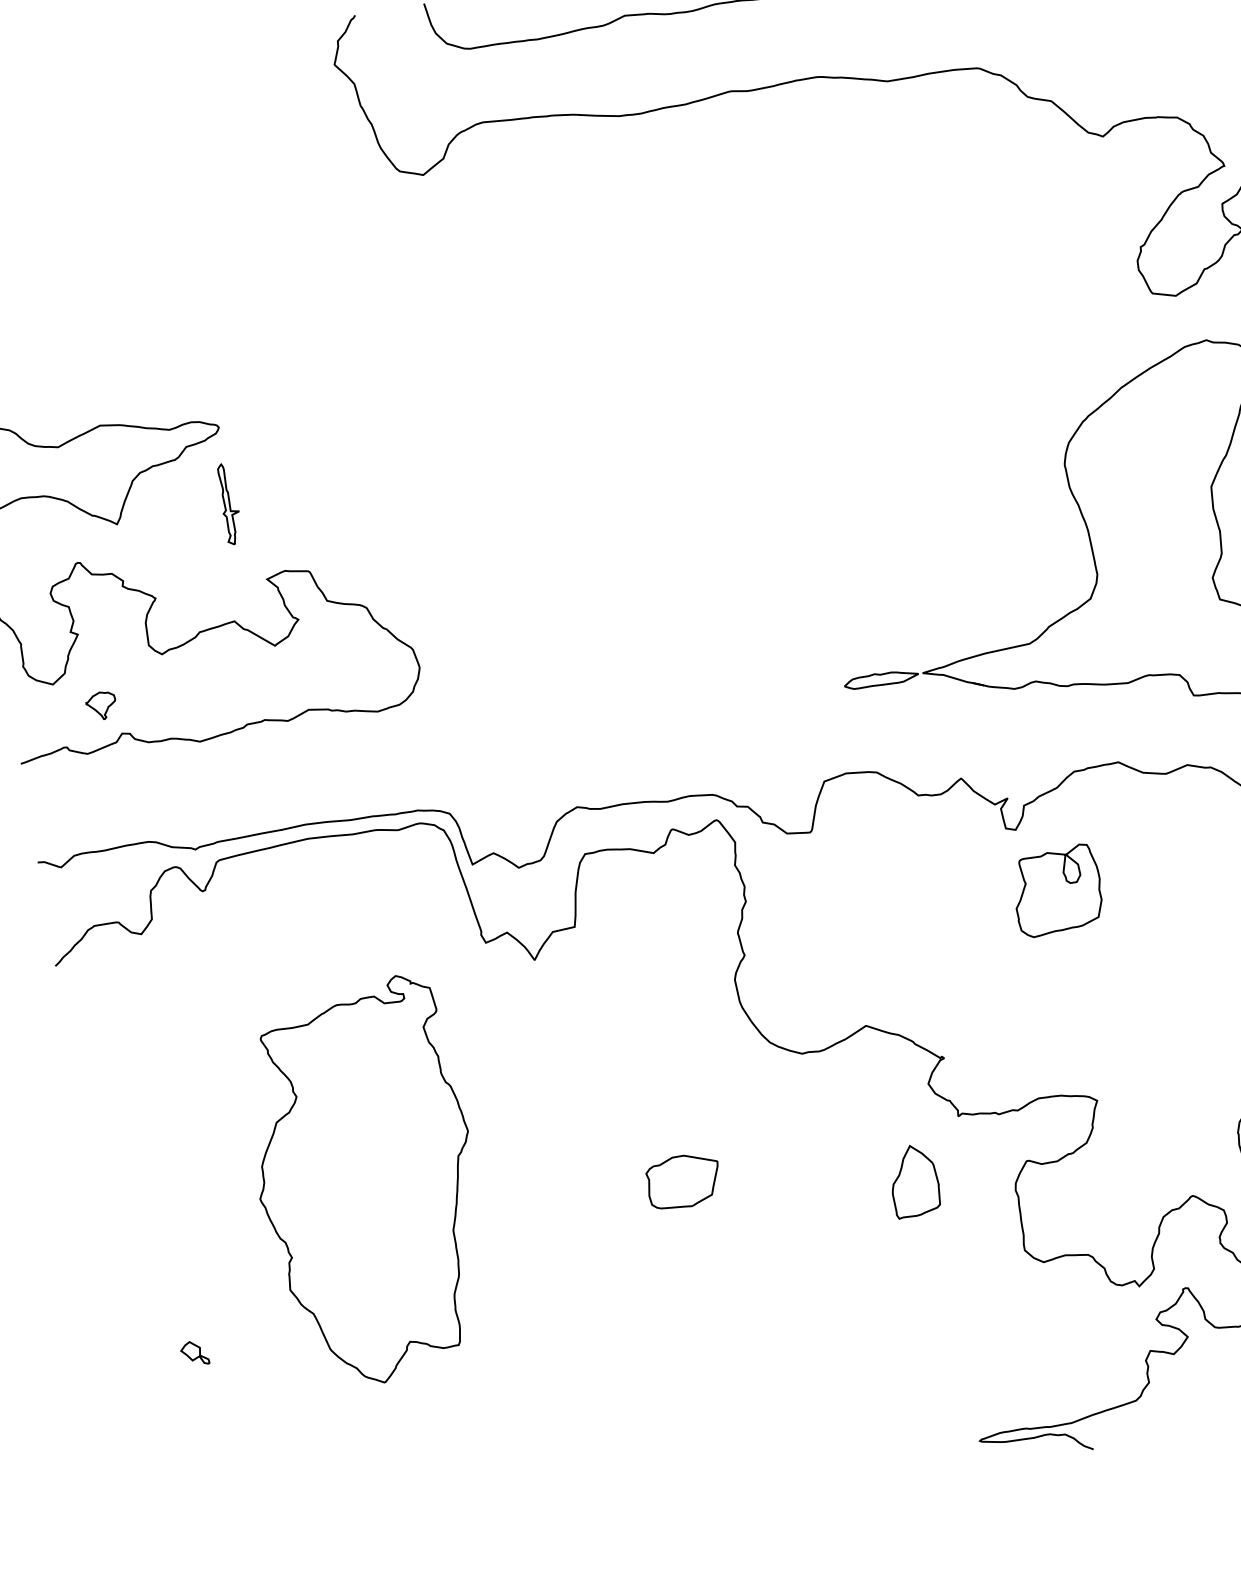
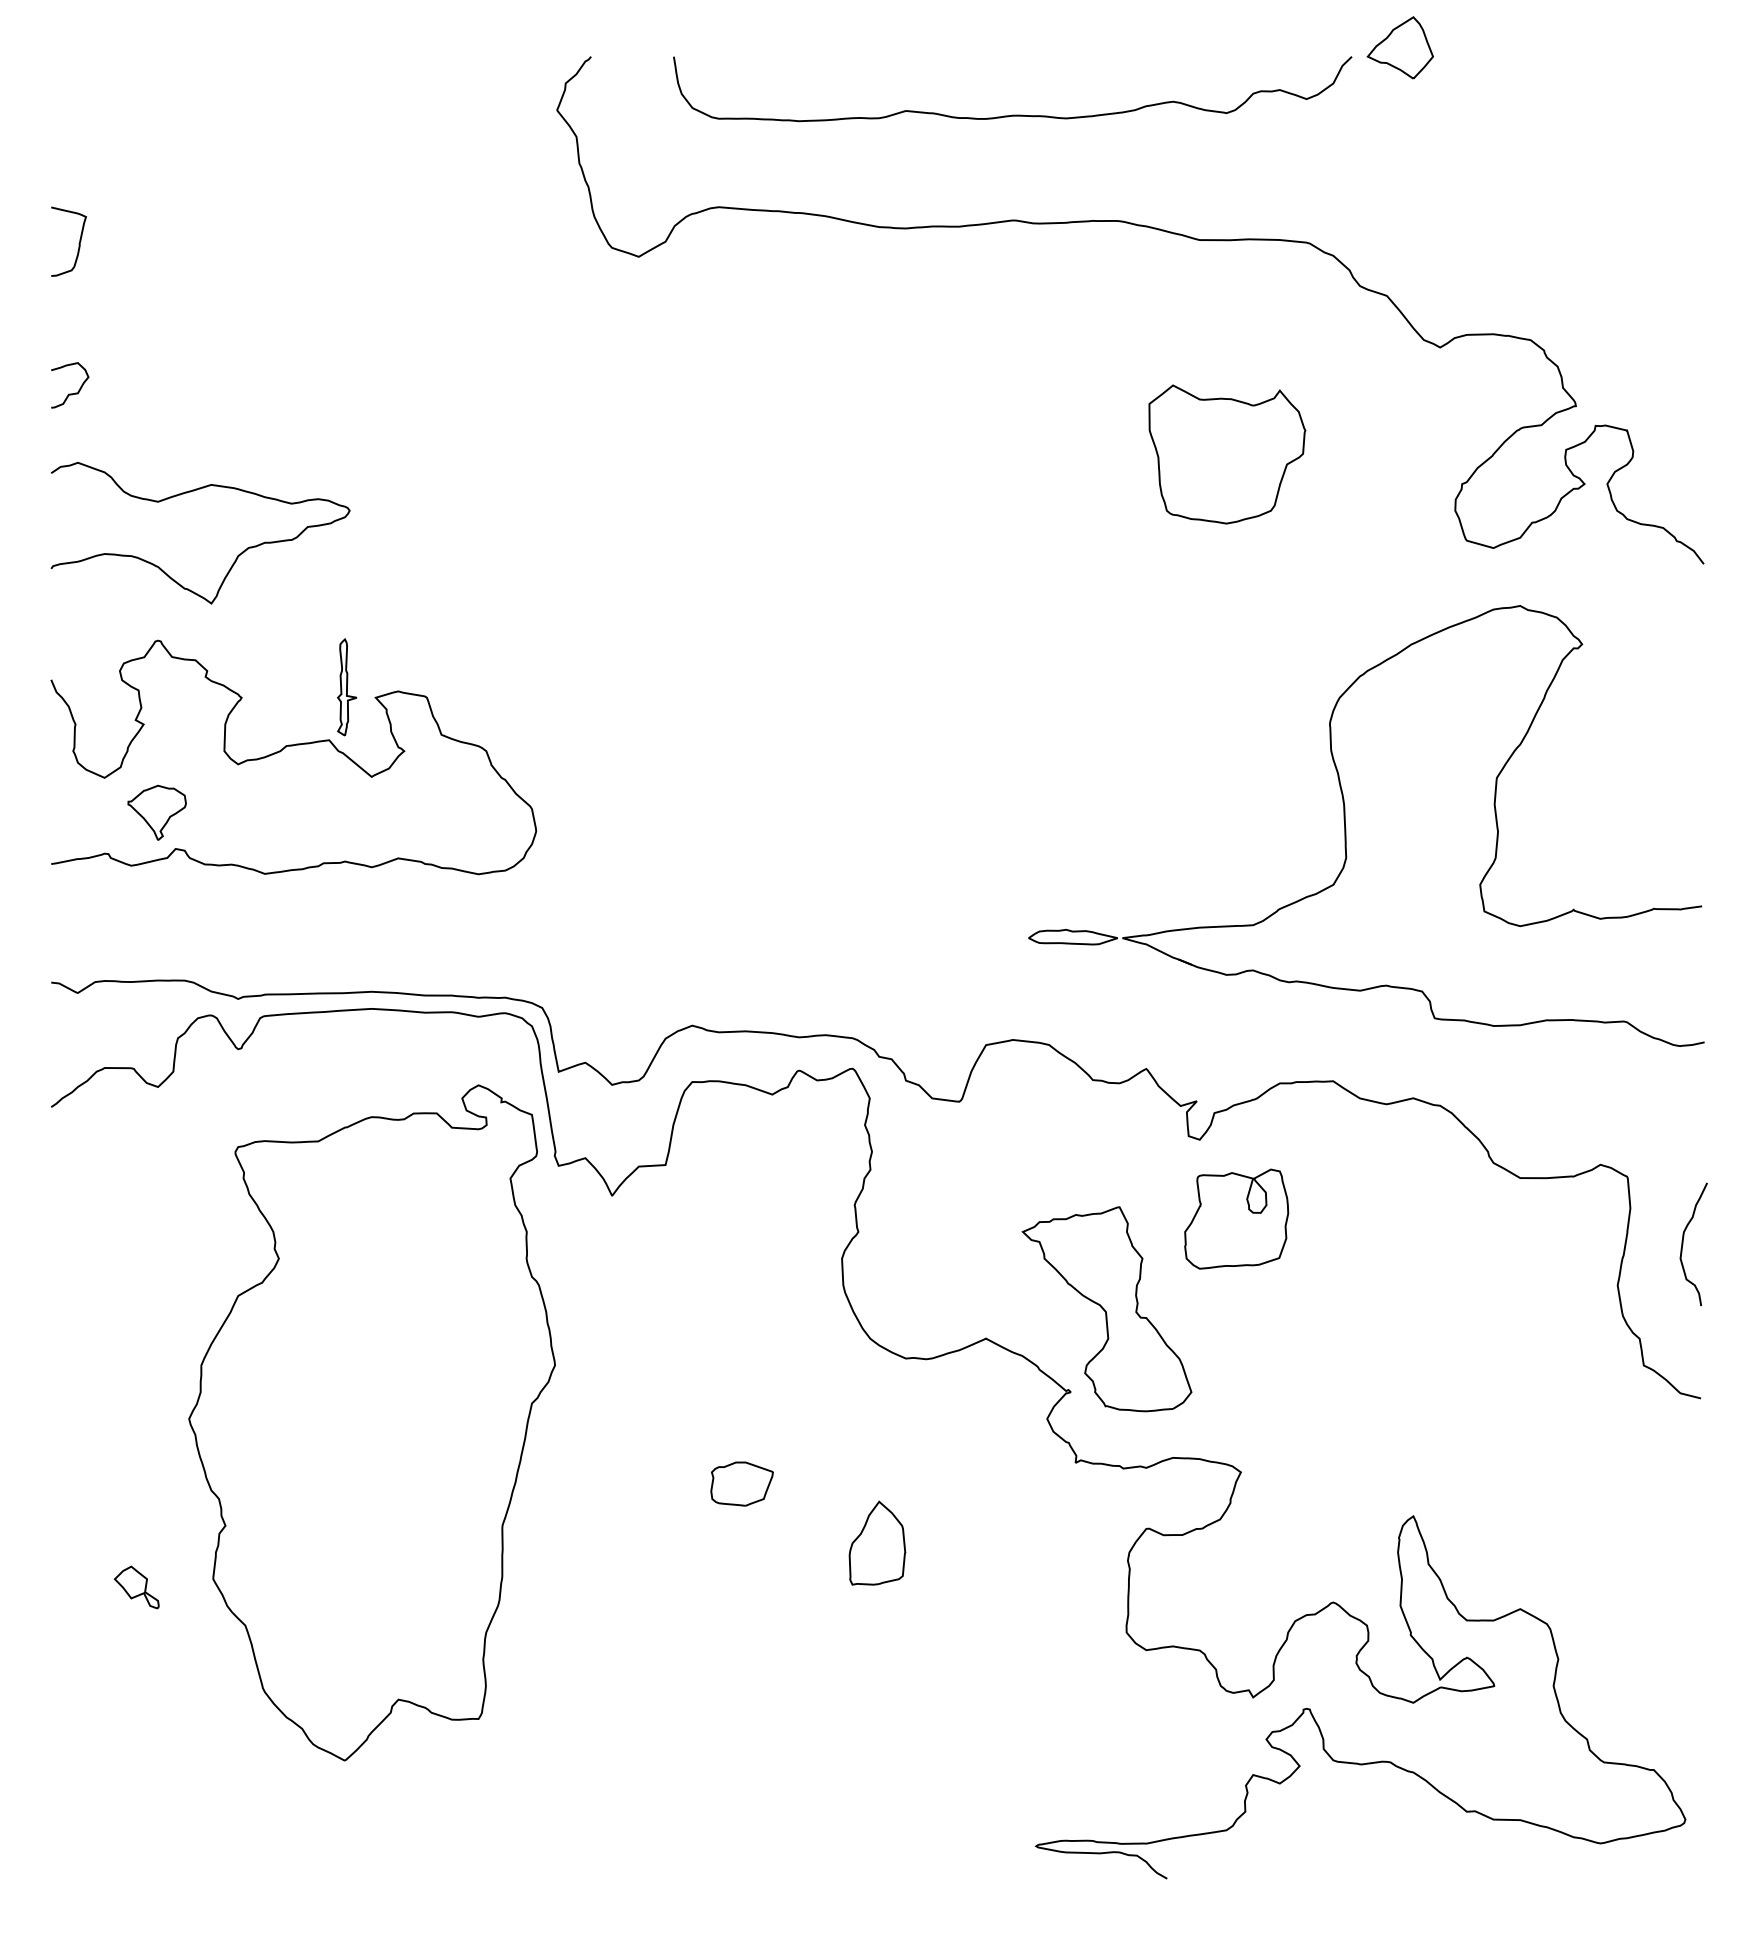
part: (941, 255) -> (1227, 454), added
part: (230, 504) -> (347, 687), moved
part: (101, 706) -> (156, 812), size x1.67
part: (962, 984) -> (1106, 1309), added
part: (914, 1180) -> (877, 1542), moved
part: (683, 1181) -> (741, 1483), size x0.71
part: (366, 1182) -> (371, 1422), size x1.43
part: (194, 1353) -> (136, 1587), size x1.43

